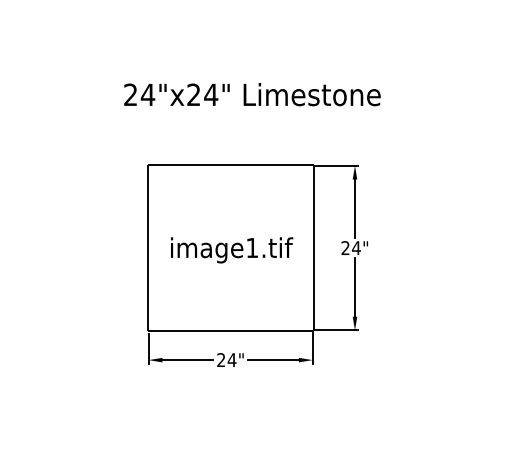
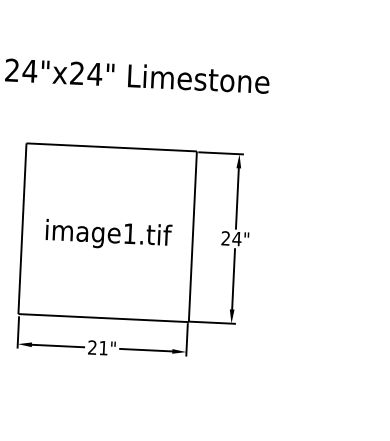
text: (231, 359) -> (103, 347), 24" -> 21"

